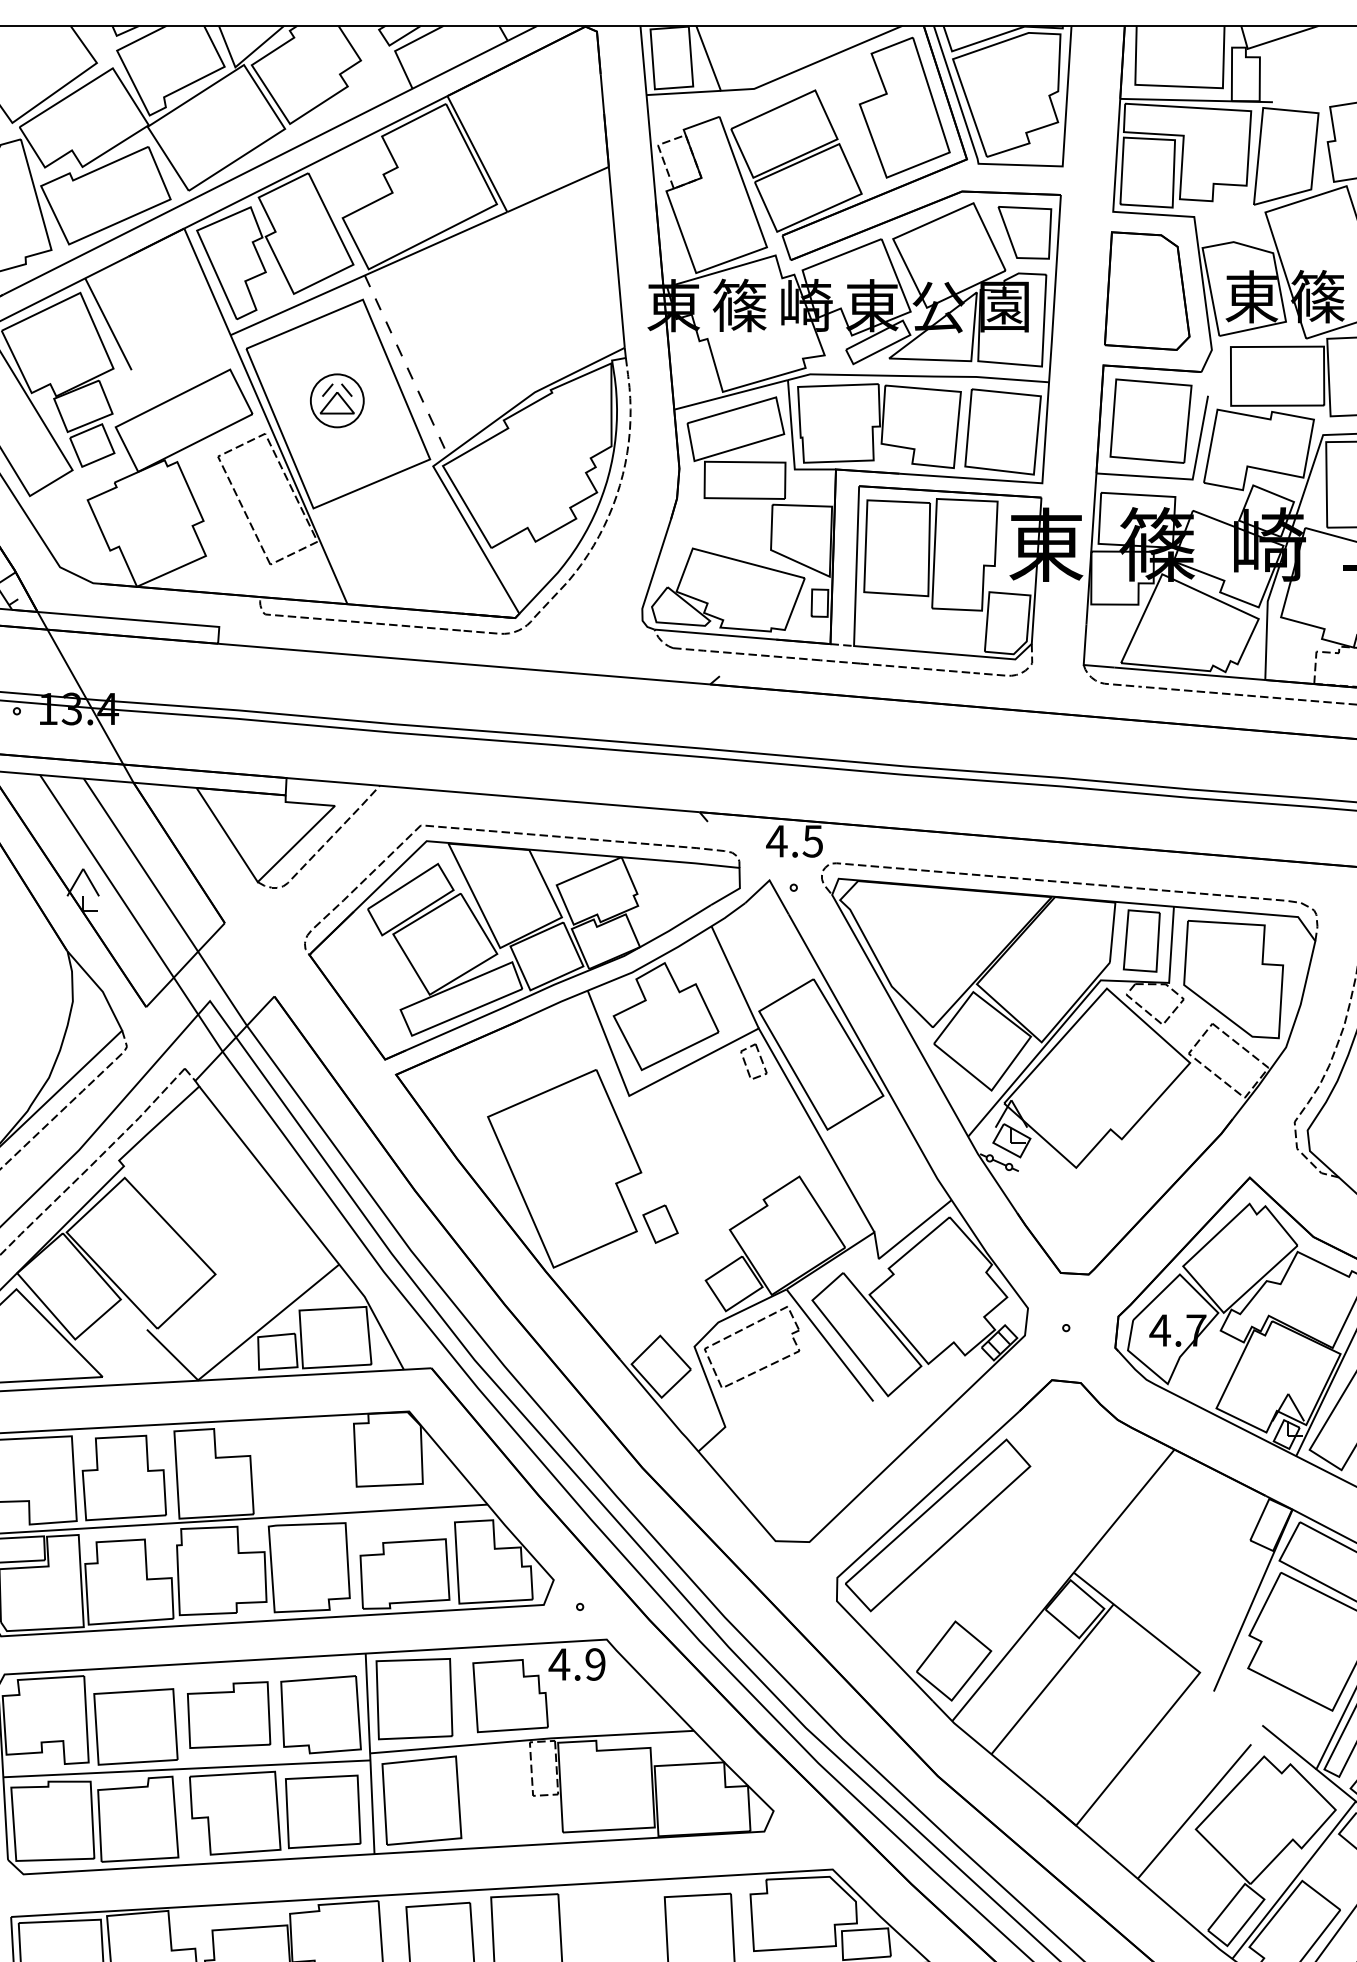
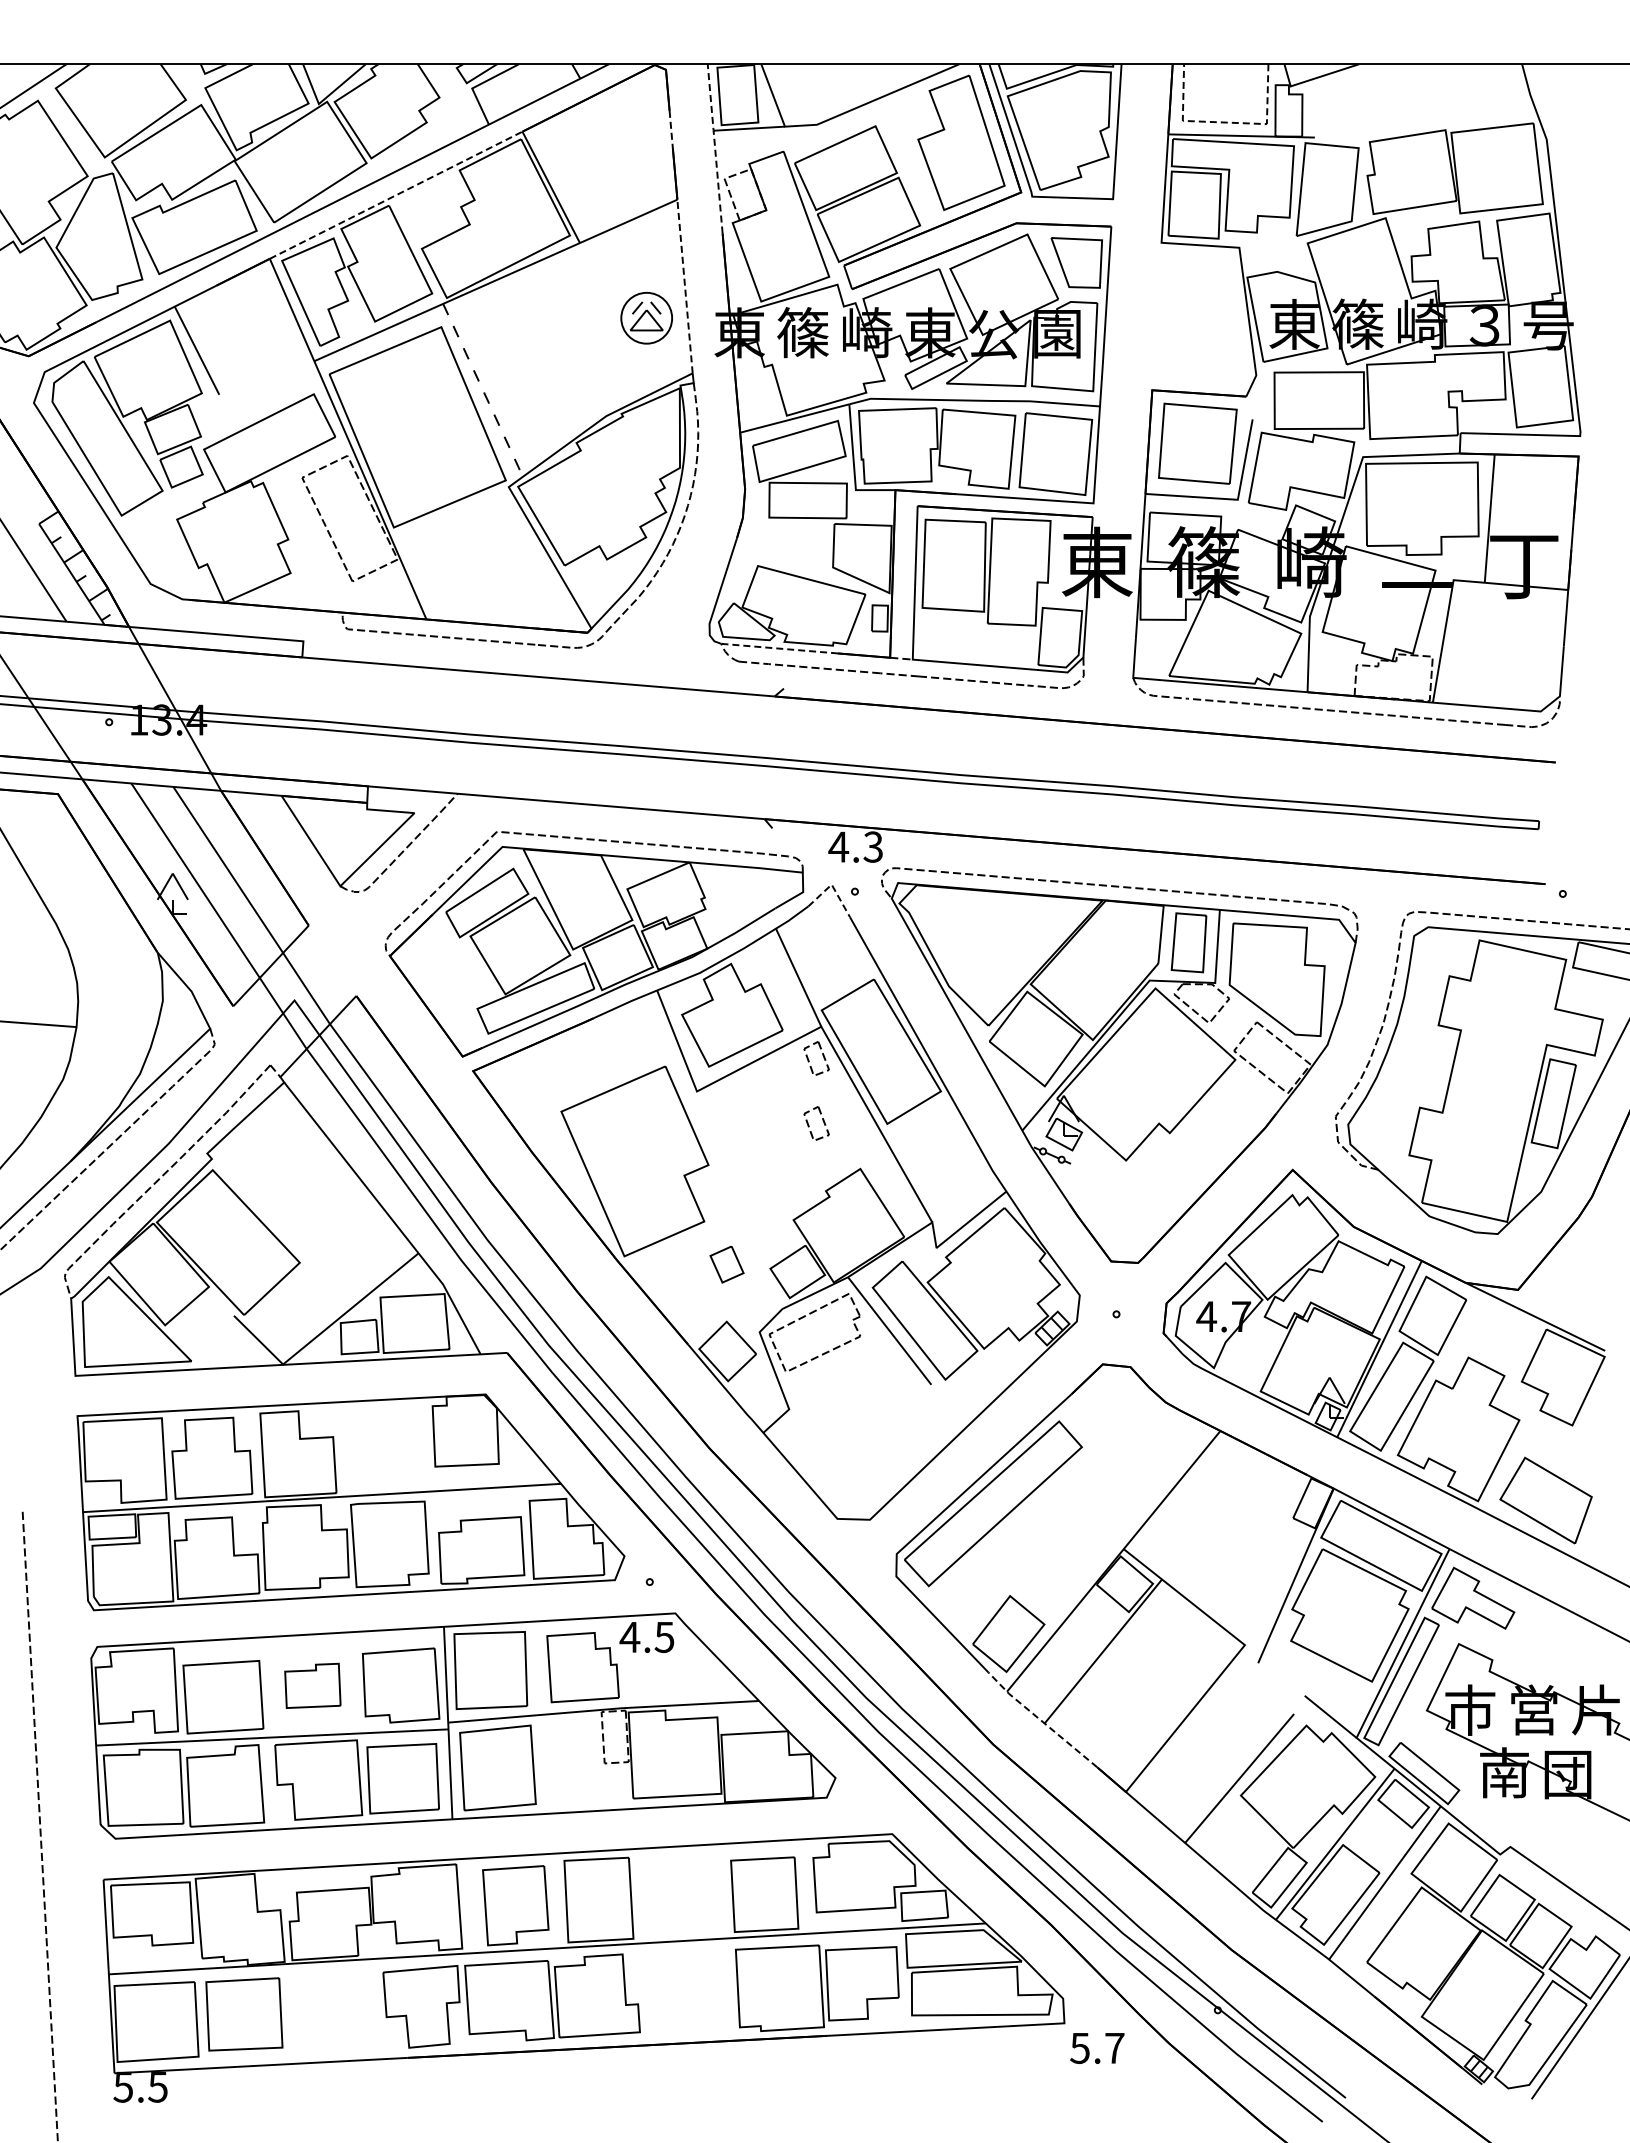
line: (1180, 86) -> (1226, 122), solid -> dashed
line: (602, 93) -> (671, 129), solid -> dashed
line: (648, 113) -> (715, 148), solid -> dashed
line: (316, 162) -> (396, 195), solid -> dashed
line: (617, 257) -> (685, 286), solid -> dashed
part: (1146, 290) -> (1193, 318), removed
part: (337, 401) -> (646, 318), moved
line: (715, 634) -> (779, 648), solid -> dashed
text: (812, 840) -> (872, 846), 4.5 -> 4.3
line: (771, 883) -> (833, 887), solid -> dashed
part: (760, 1126) -> (822, 1120), added
part: (659, 1224) -> (726, 1264), moved
text: (595, 1663) -> (664, 1636), 4.9 -> 4.5
part: (228, 1714) -> (312, 1685), size x0.7
line: (987, 1750) -> (1040, 1719), solid -> dashed

